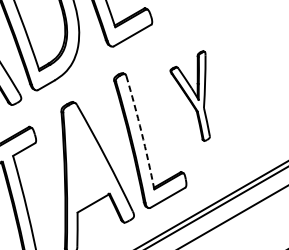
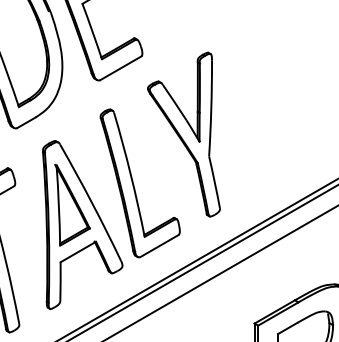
part: (189, 95) -> (183, 134), size x1.67
arc: (141, 132) -> (130, 174), dashed -> solid
part: (88, 159) -> (72, 204), added

